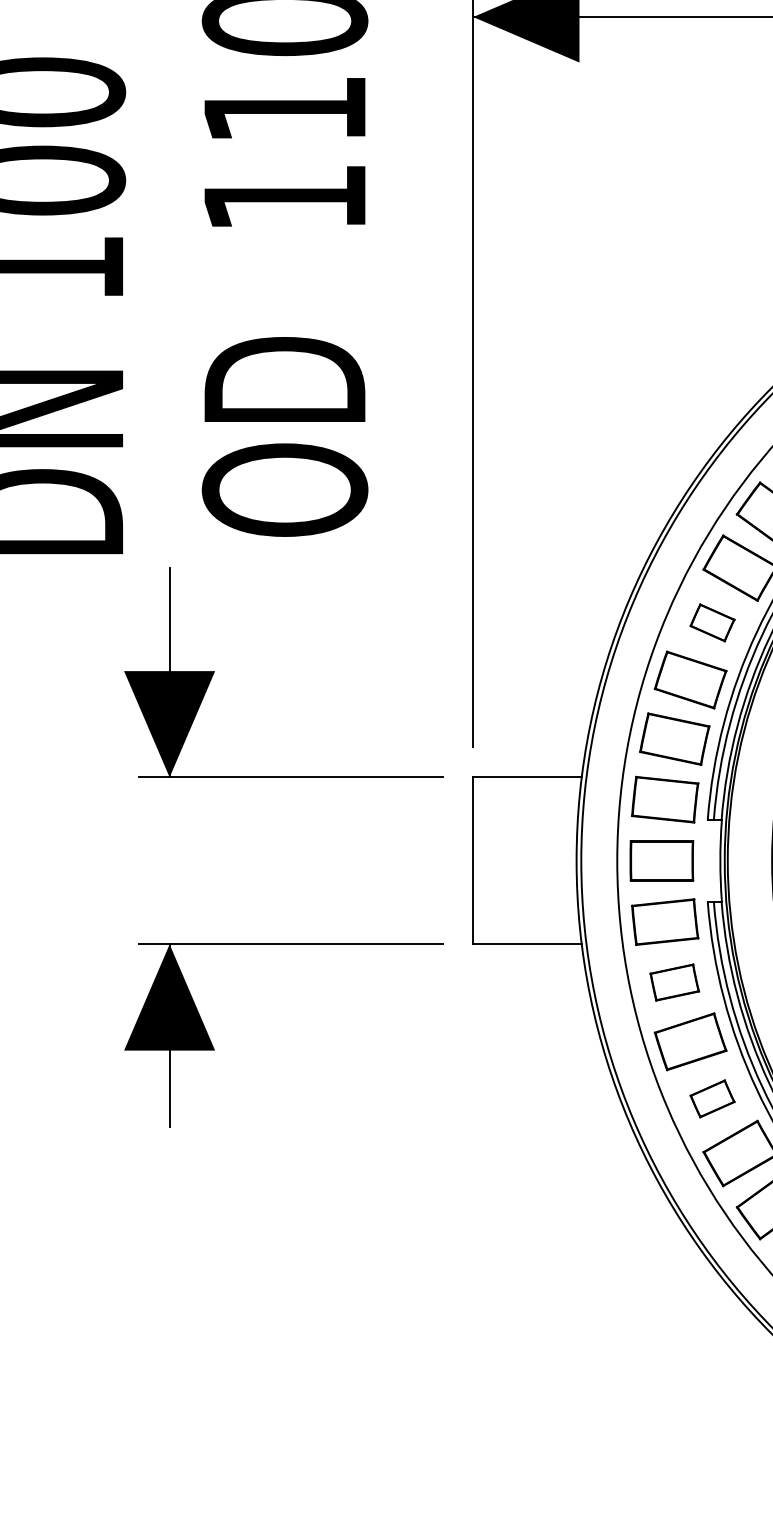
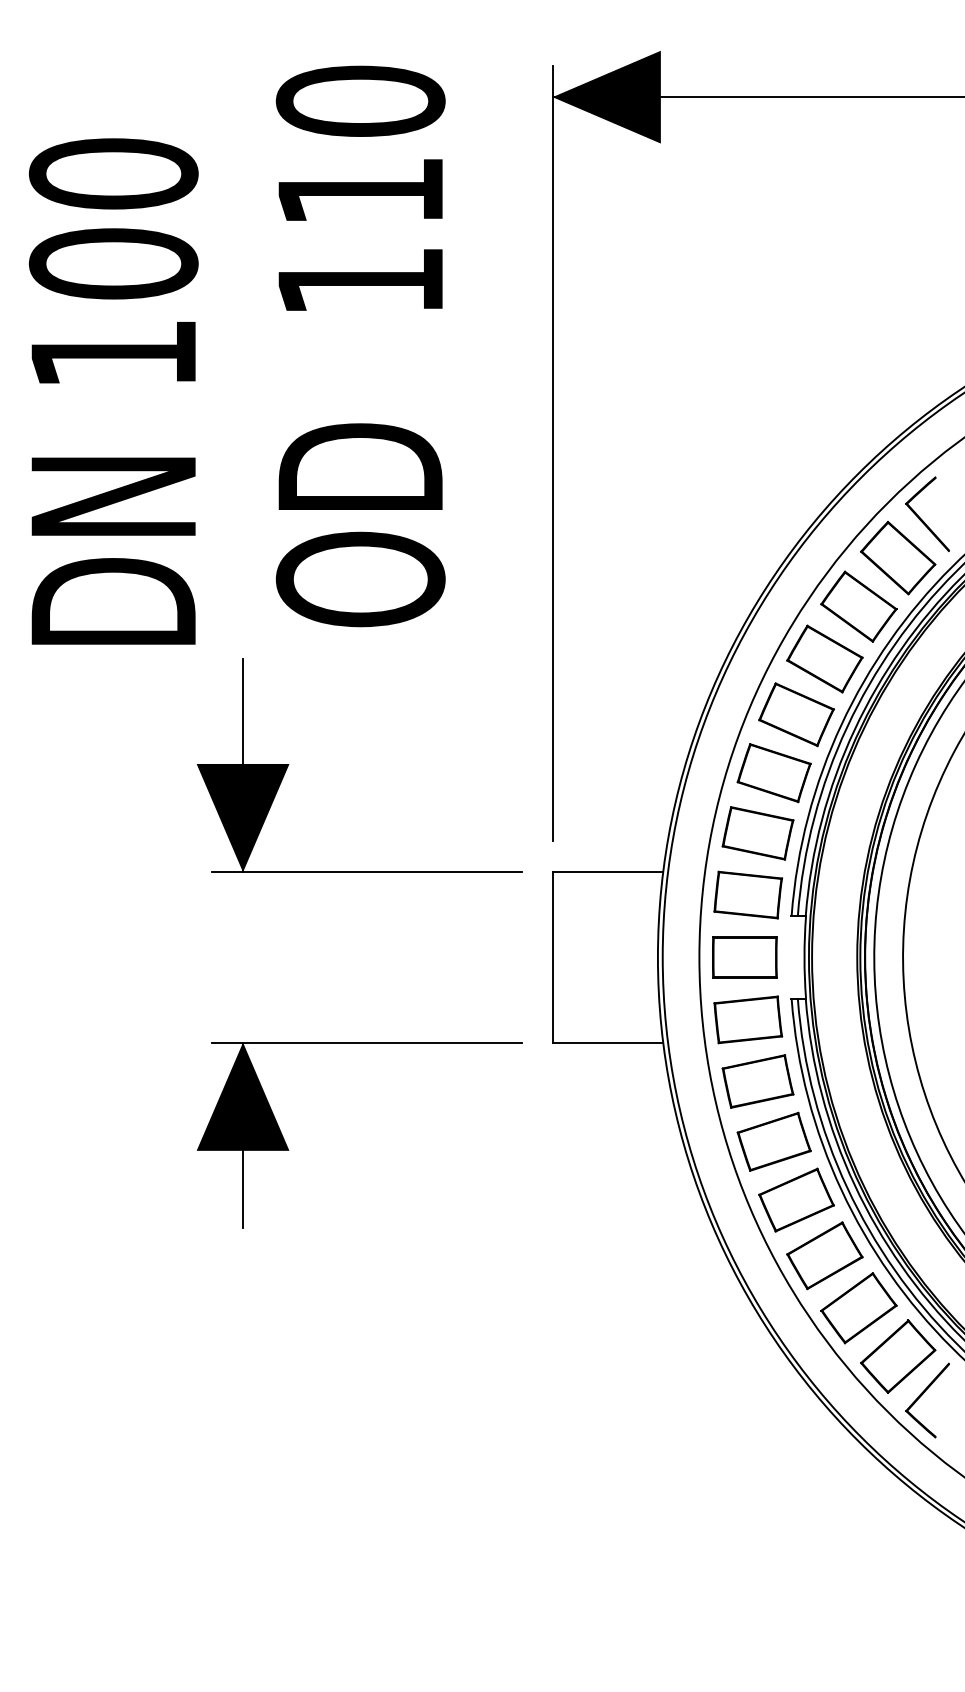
part: (712, 622) -> (796, 714), size x1.67
part: (674, 982) -> (757, 1081), size x1.43
part: (712, 1098) -> (796, 1199), size x1.67

